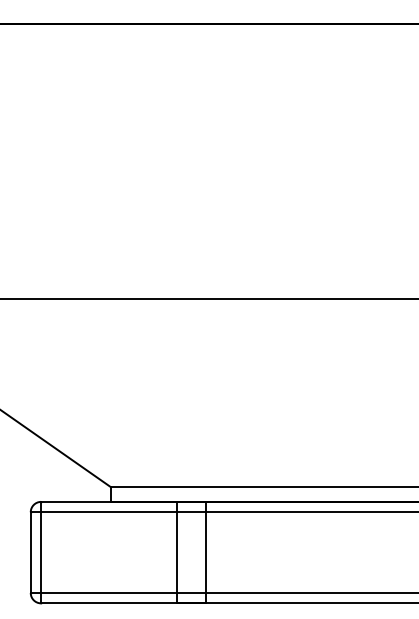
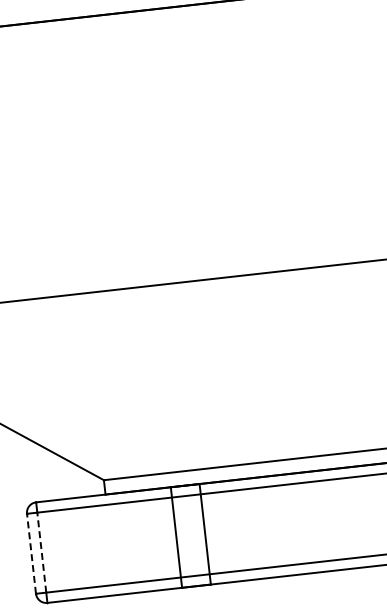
line: (30, 552) -> (31, 553), solid -> dashed
line: (41, 552) -> (42, 552), solid -> dashed

